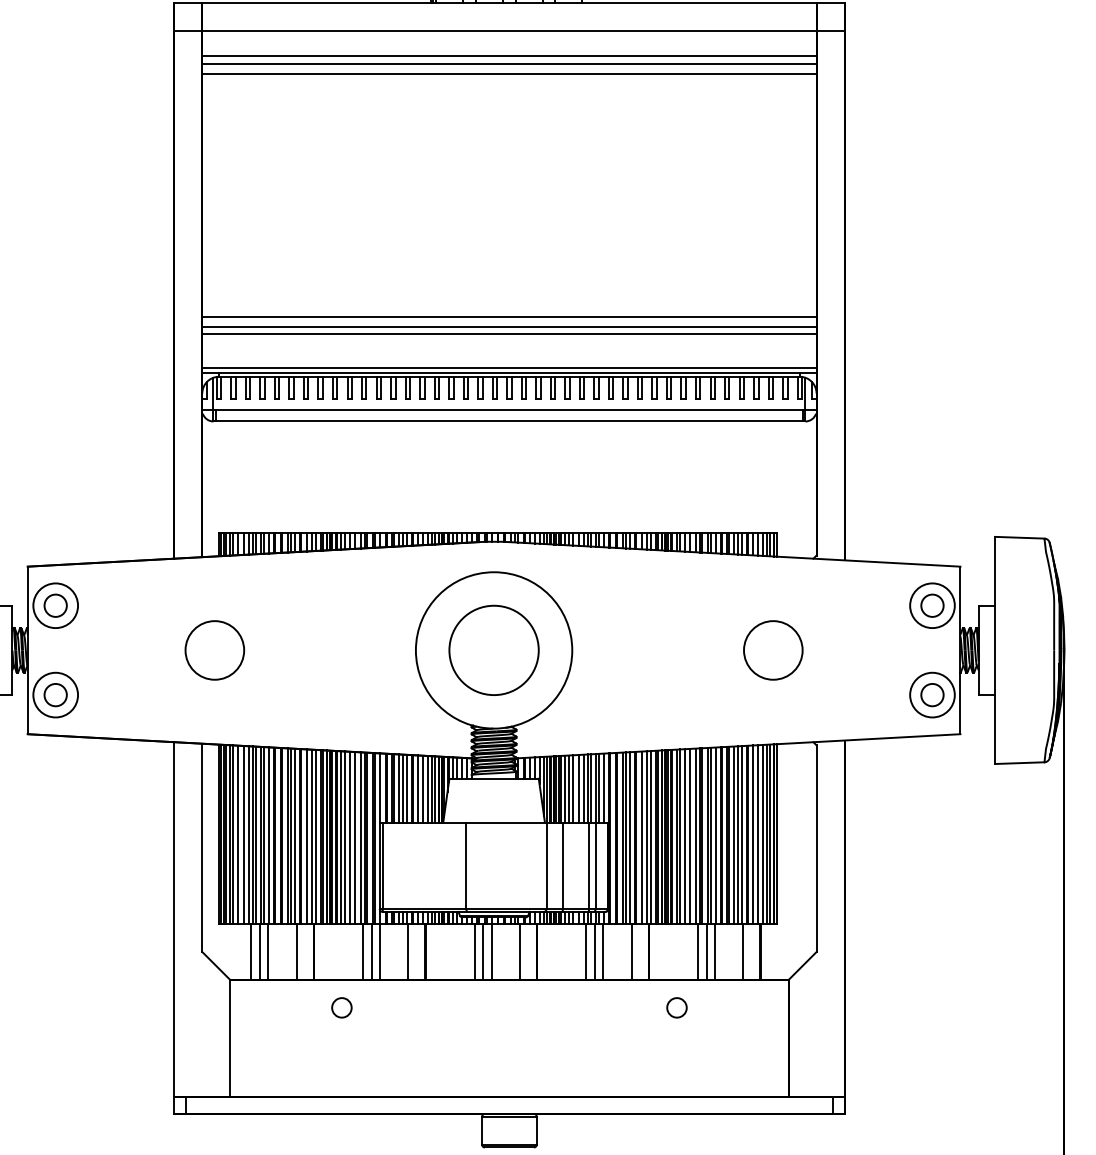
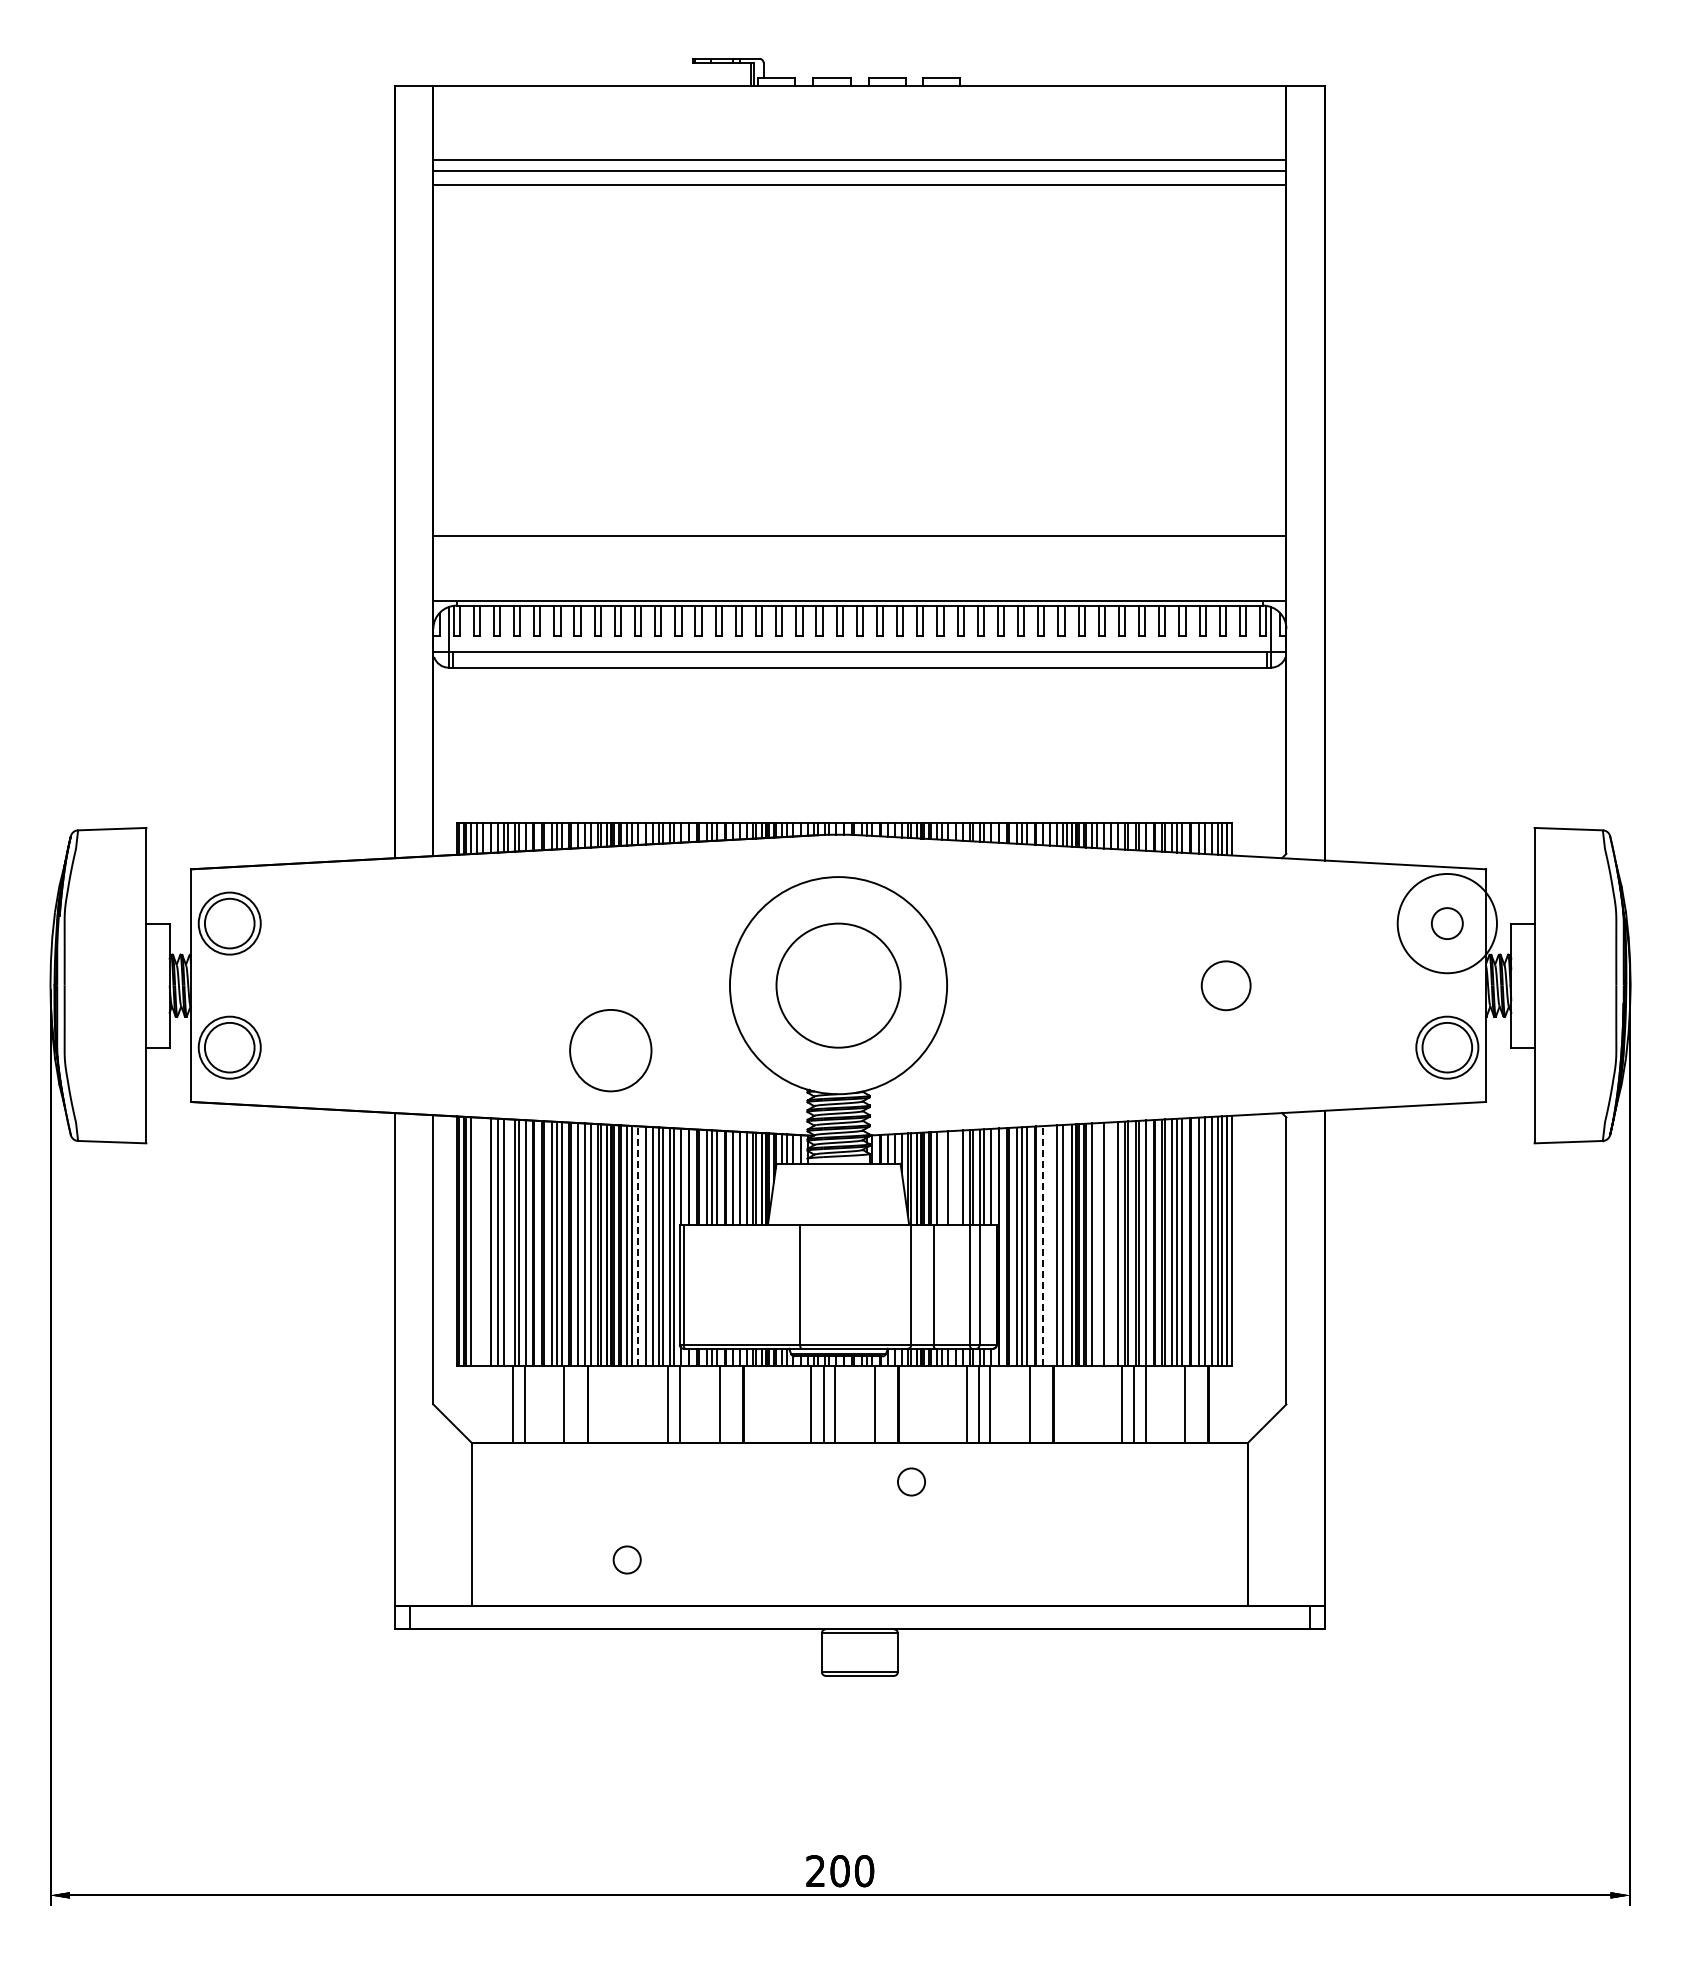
line: (509, 30) -> (859, 124), removed
line: (509, 316) -> (859, 522), removed
line: (509, 334) -> (859, 546), removed
line: (509, 367) -> (859, 592), removed
circle: (55, 605) -> (229, 923), size x1.6
circle: (932, 605) -> (1447, 923), size x1.6
circle: (214, 650) -> (610, 1050), moved
circle: (772, 650) -> (1225, 985), size x0.6
circle: (55, 694) -> (229, 1047), size x1.6
circle: (931, 694) -> (1446, 1047), size x1.6
line: (568, 788) -> (941, 1177), removed
line: (579, 788) -> (956, 1177), removed
line: (233, 834) -> (476, 1241), removed
line: (238, 834) -> (483, 1241), removed
line: (255, 835) -> (507, 1242), removed
line: (658, 836) -> (1066, 1244), removed
line: (680, 836) -> (1097, 1244), removed
line: (690, 836) -> (1111, 1243), removed
line: (641, 837) -> (1043, 1245), solid -> dashed
line: (646, 837) -> (1050, 1245), removed
line: (350, 838) -> (638, 1246), solid -> dashed
line: (251, 952) -> (501, 1404), removed
line: (362, 952) -> (656, 1404), removed
circle: (341, 1007) -> (626, 1559), moved
circle: (676, 1007) -> (911, 1481), moved

